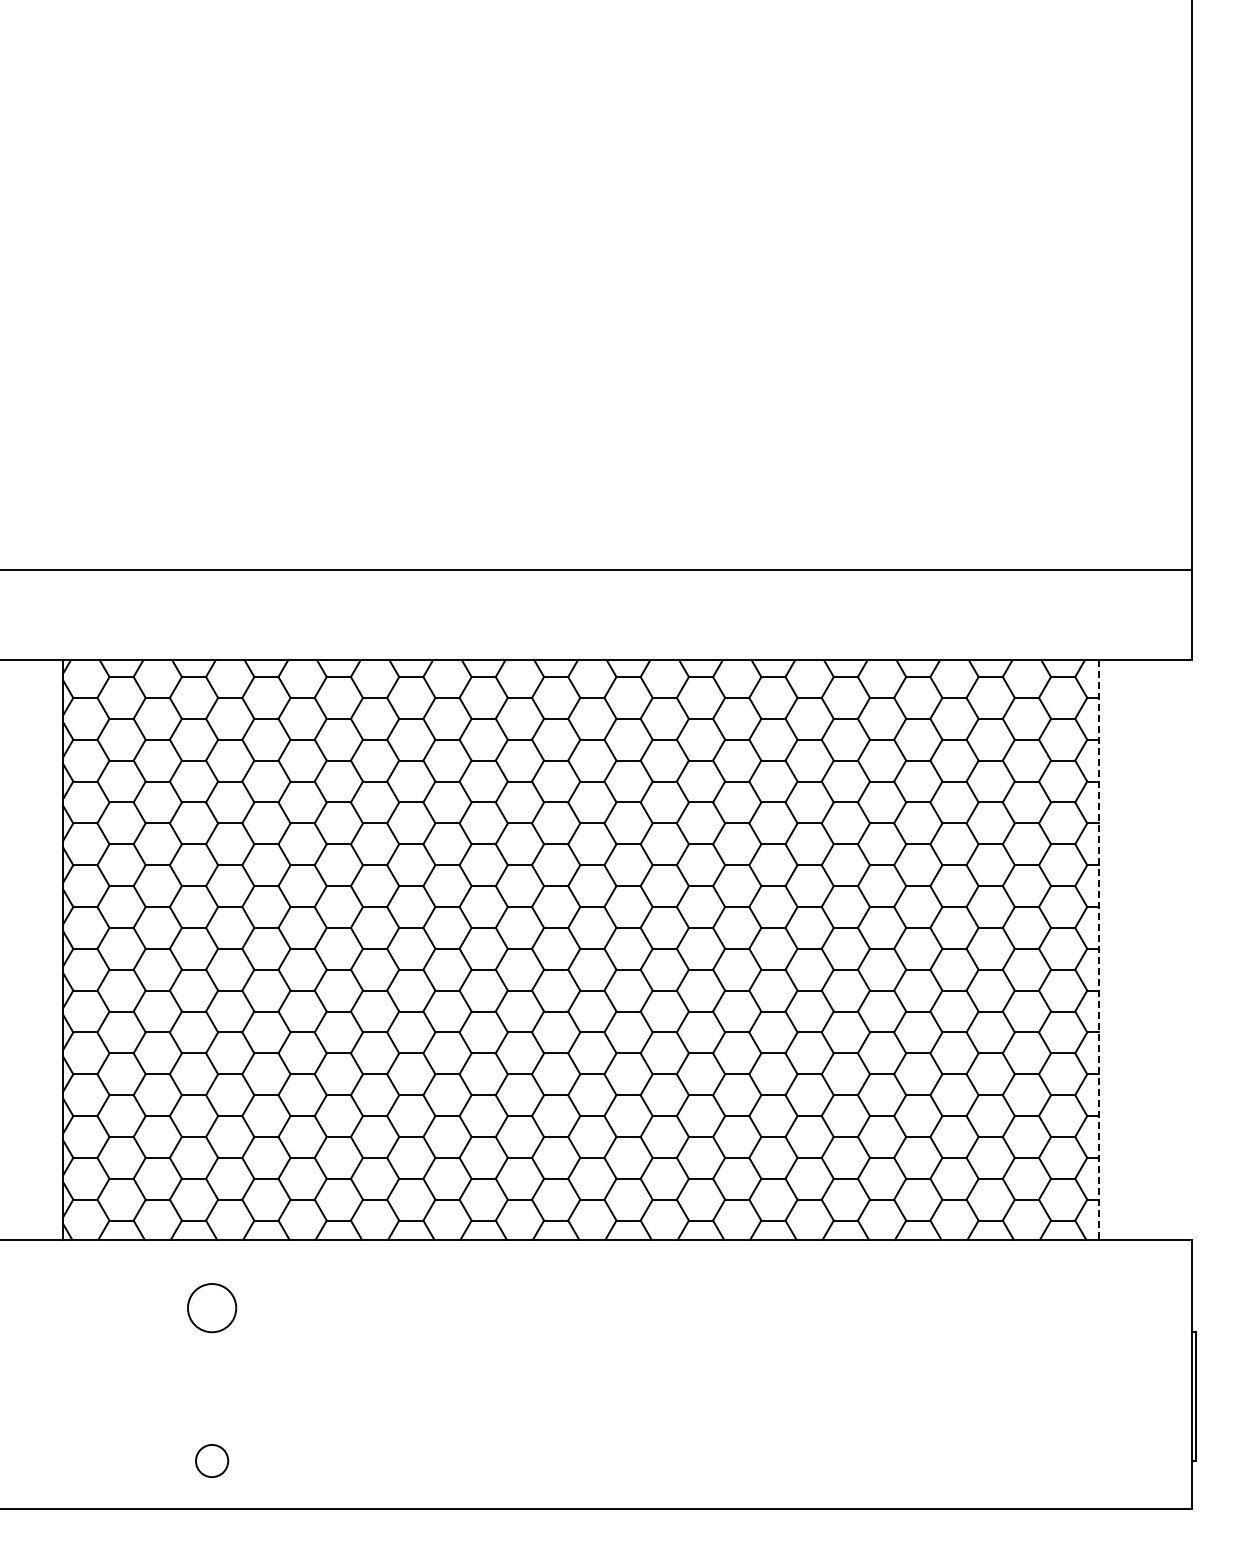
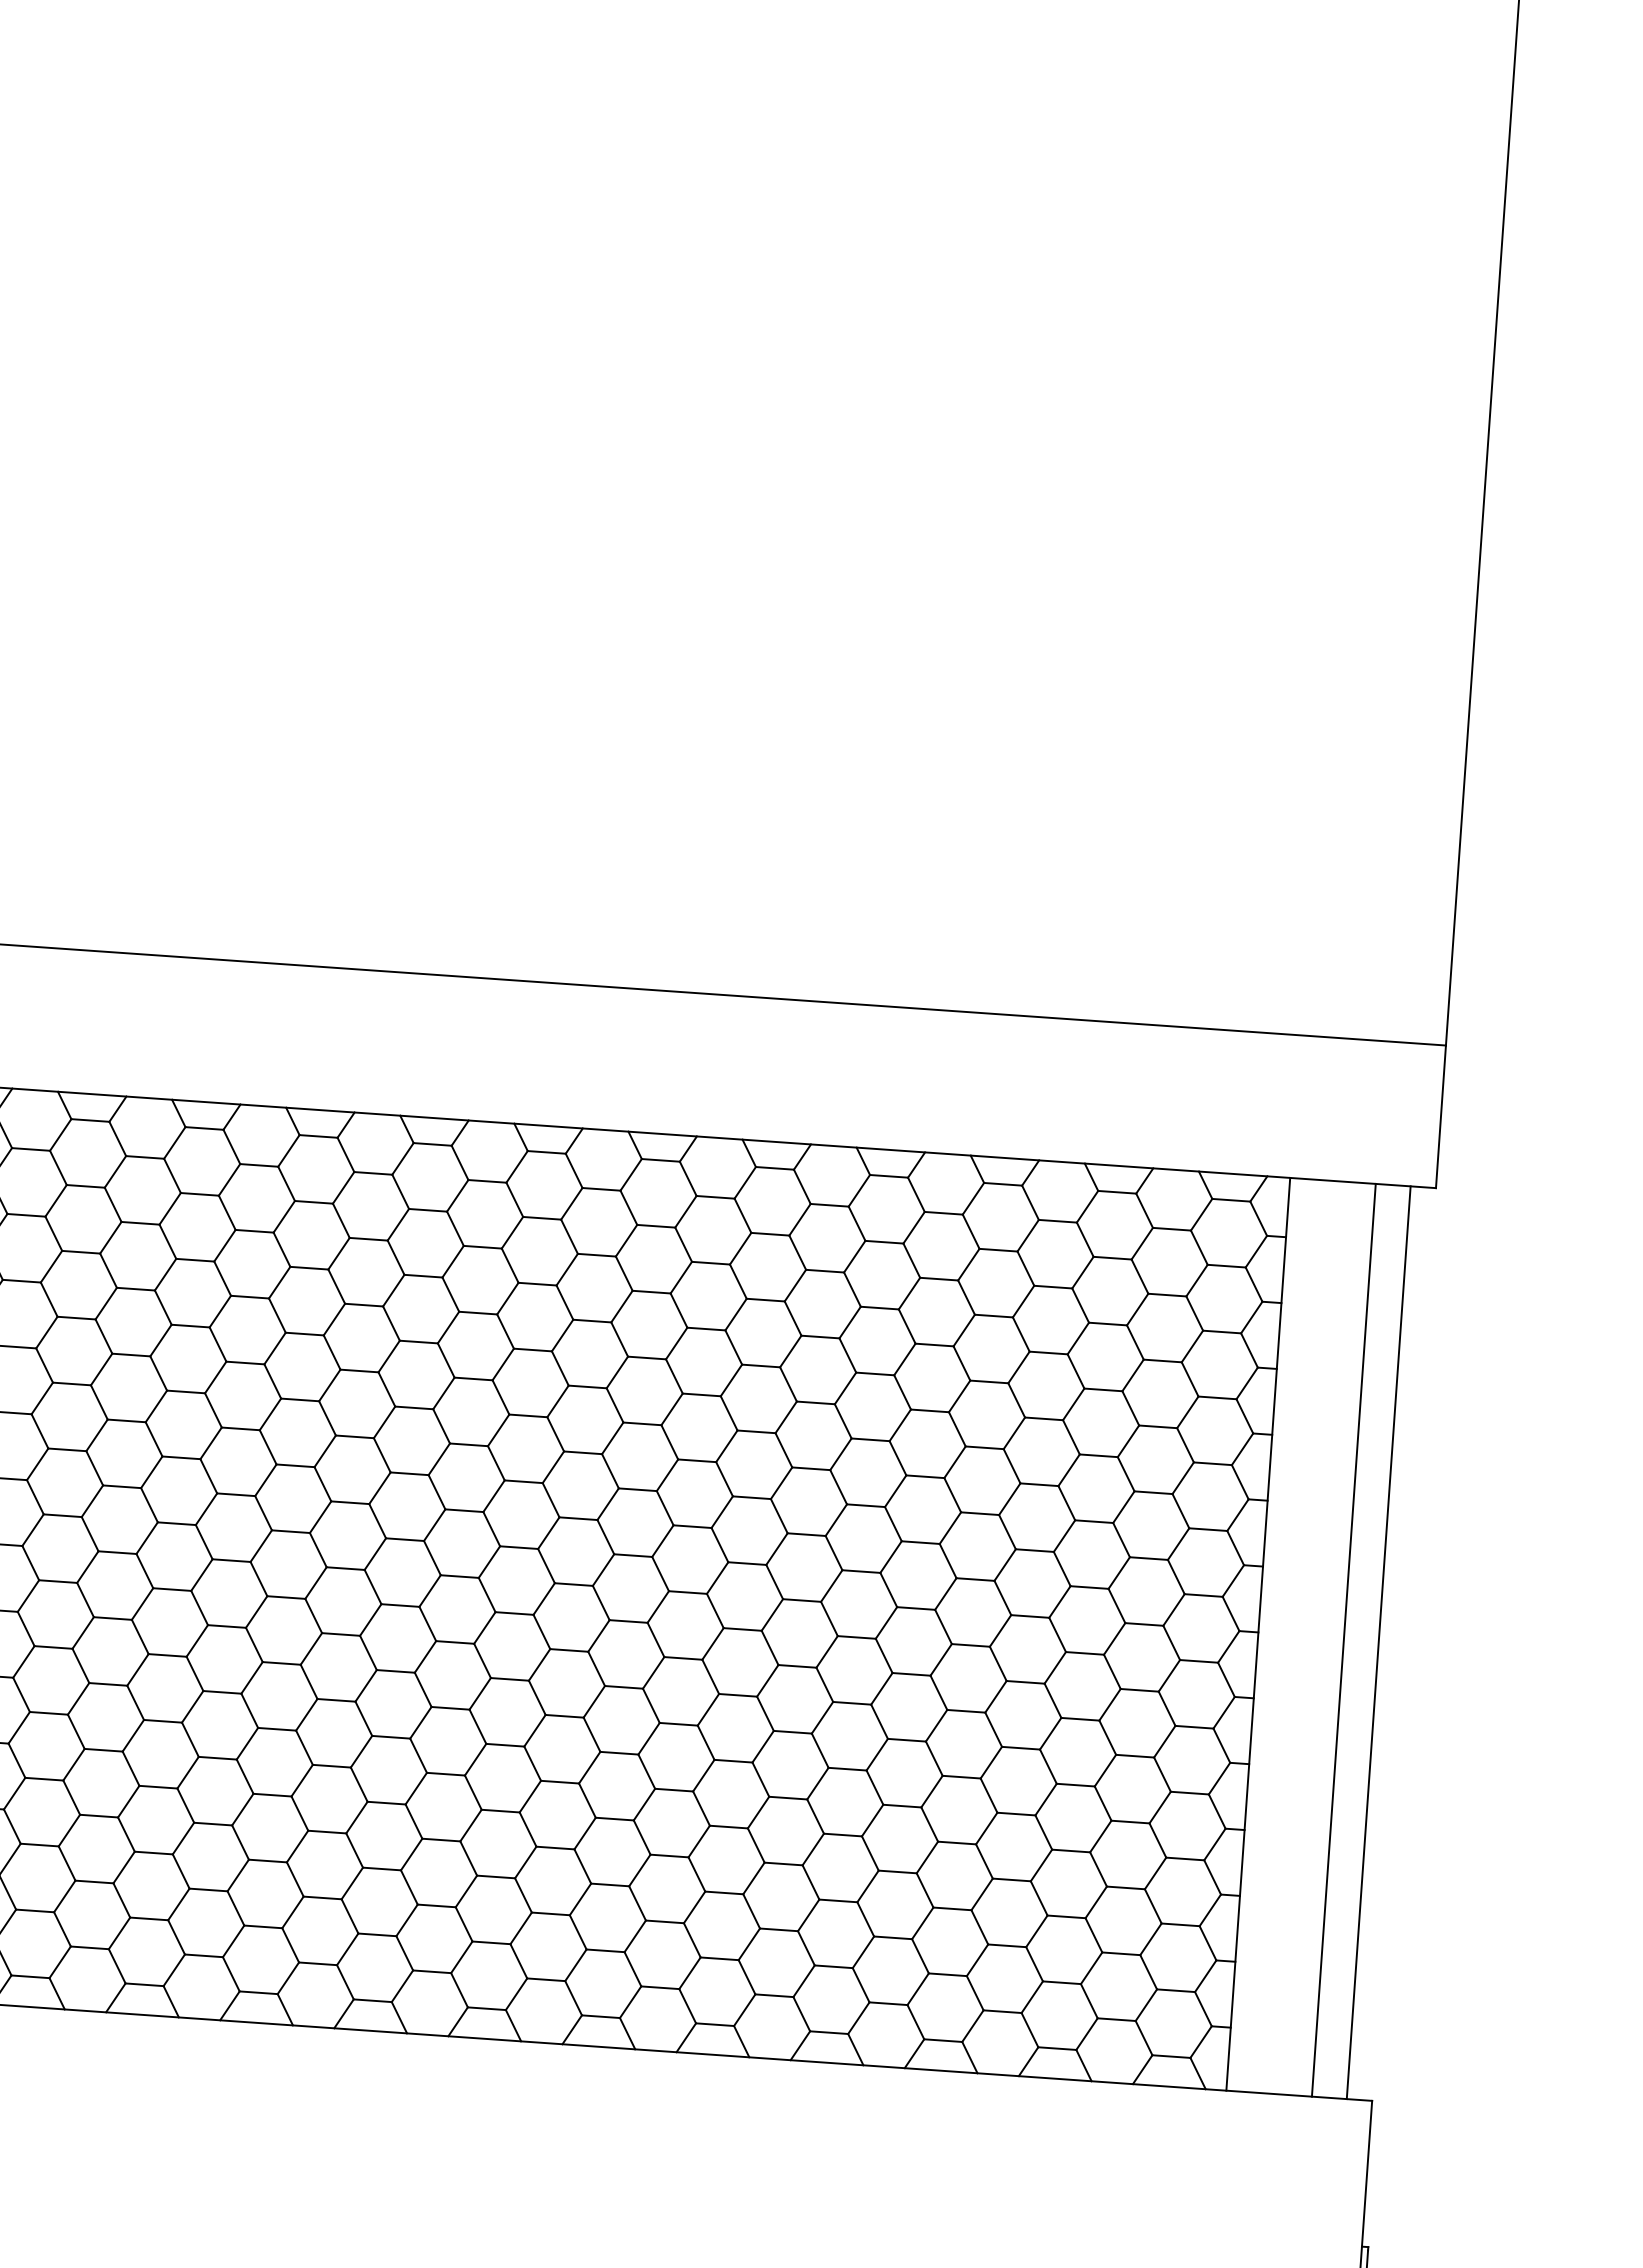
line: (1153, 949) -> (1343, 1639), added
line: (1175, 949) -> (1378, 1641), added
line: (1099, 950) -> (1258, 1635), dashed -> solid

